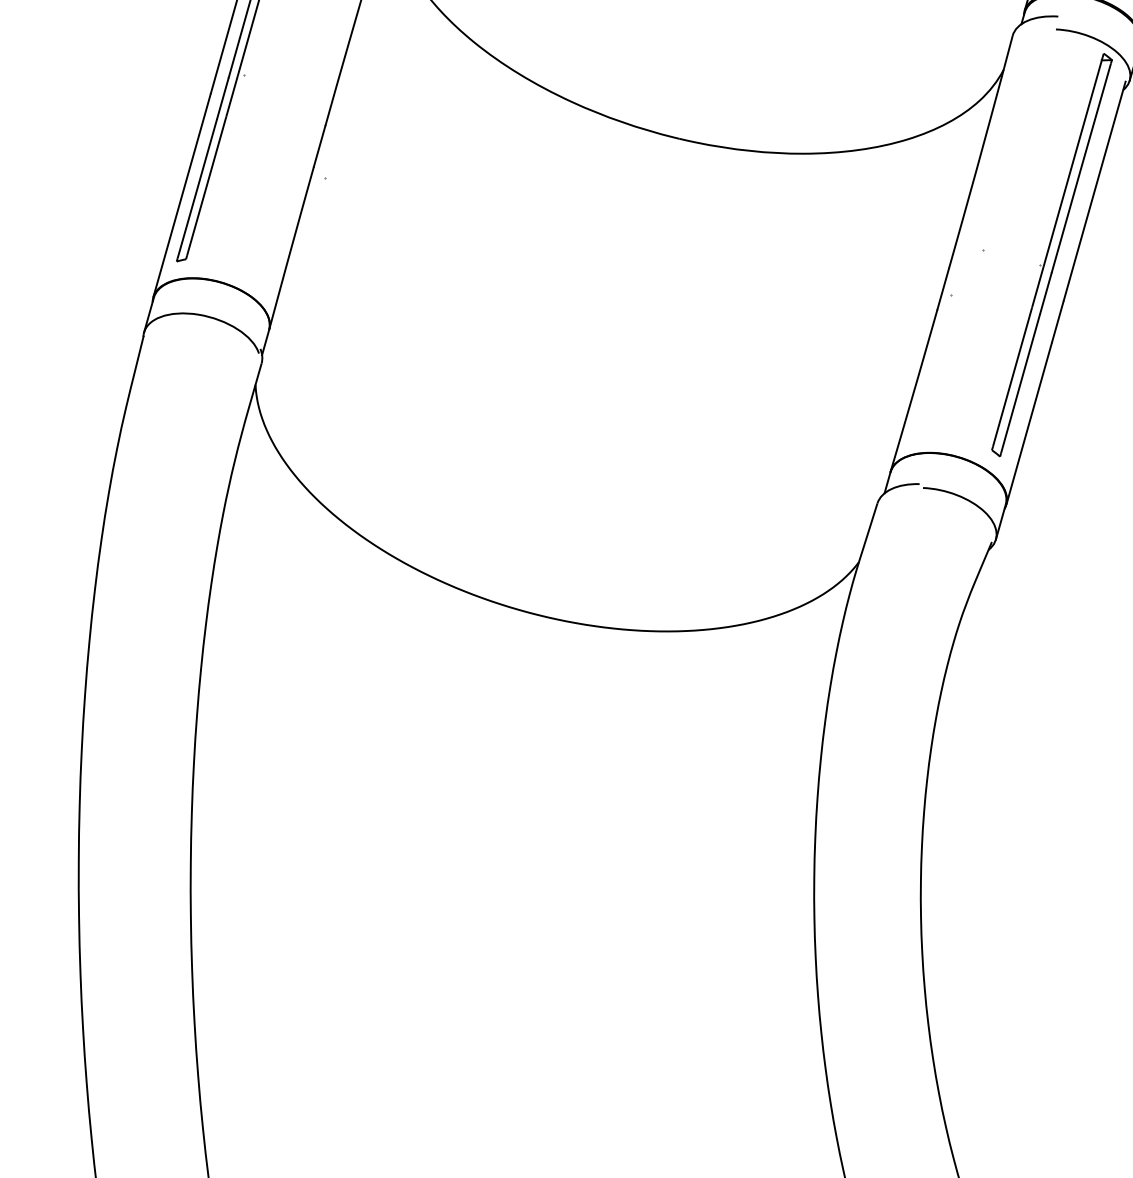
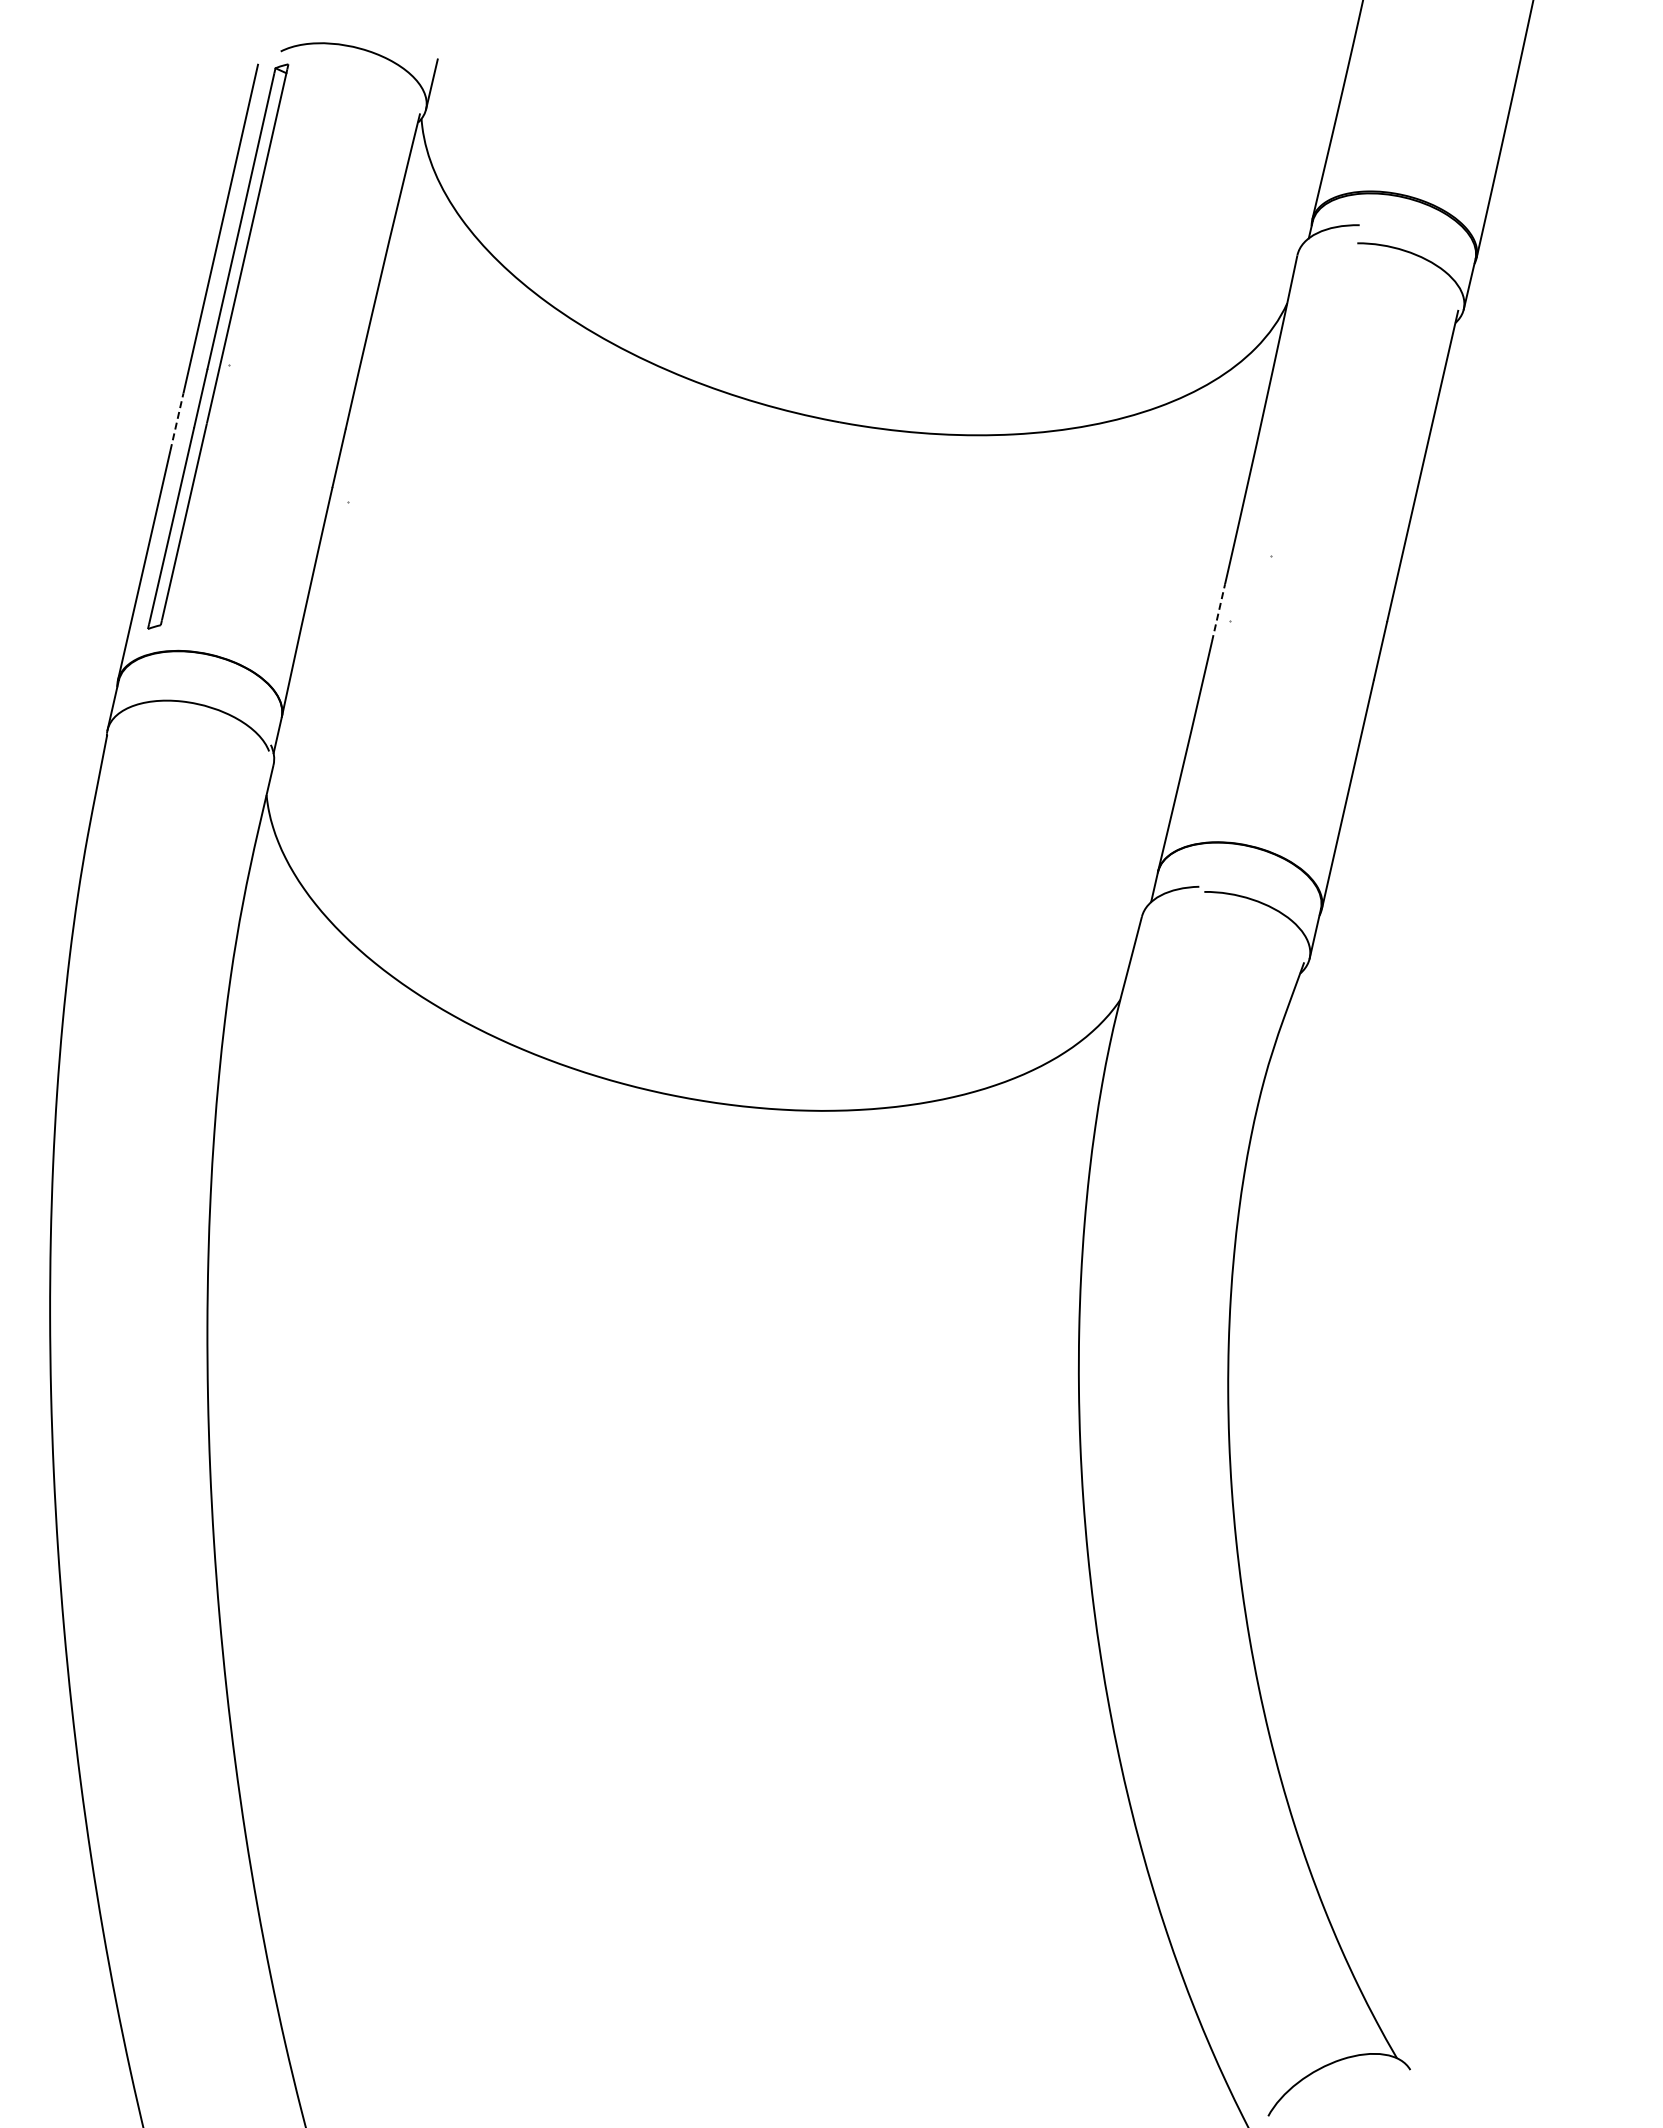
line: (204, 114) -> (176, 422), solid -> dashed
part: (1051, 255) -> (1367, 558), removed
line: (943, 289) -> (1218, 613), solid -> dashed

